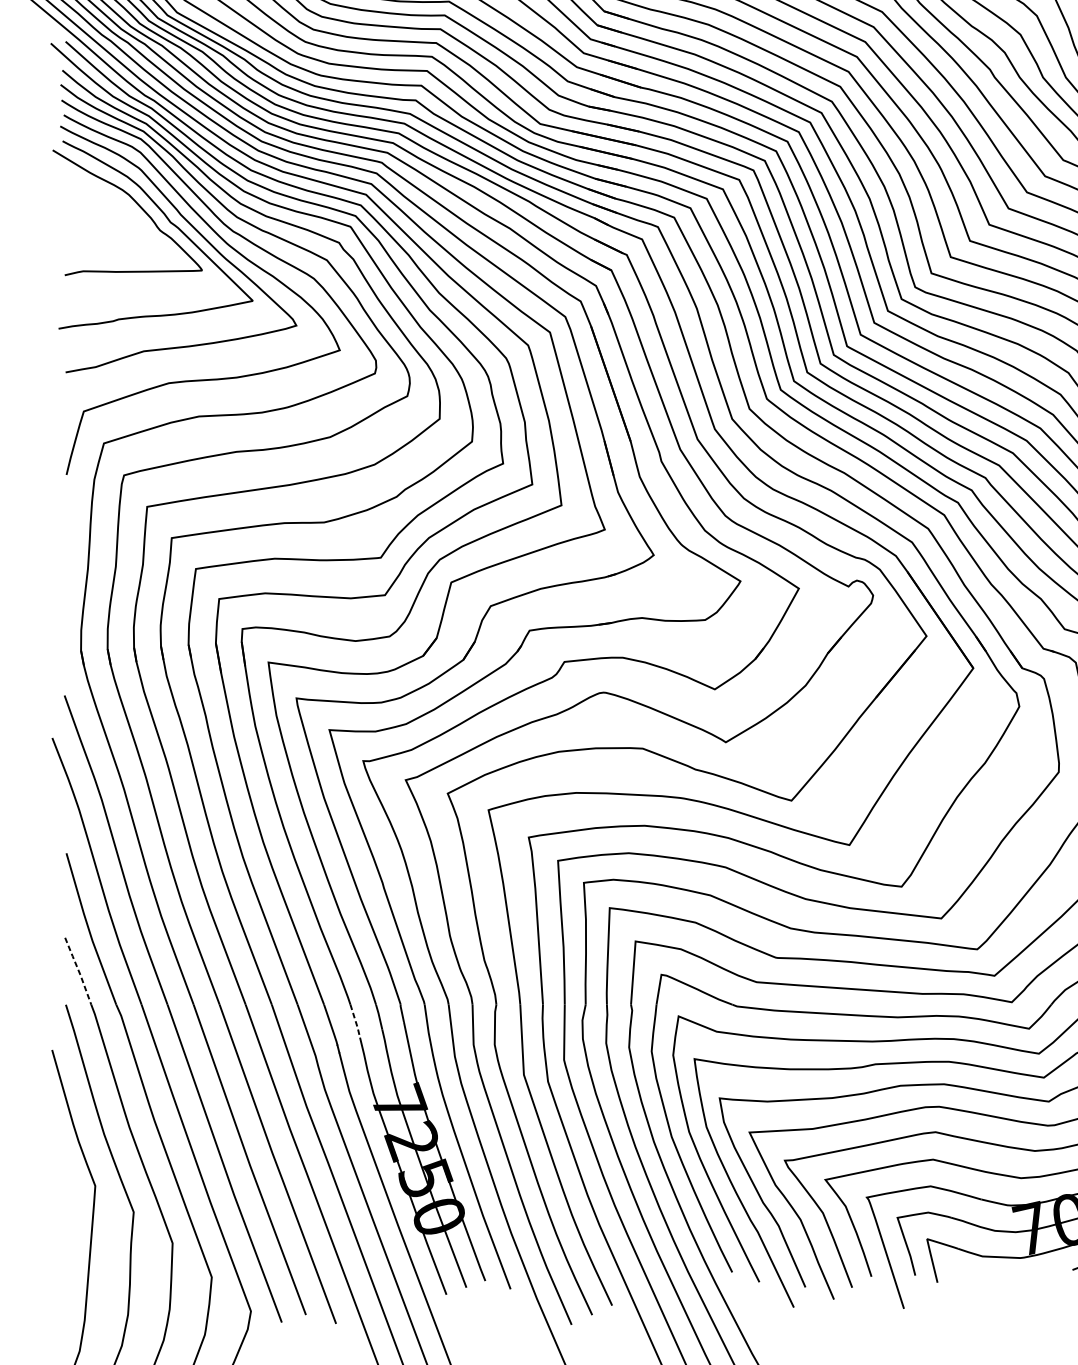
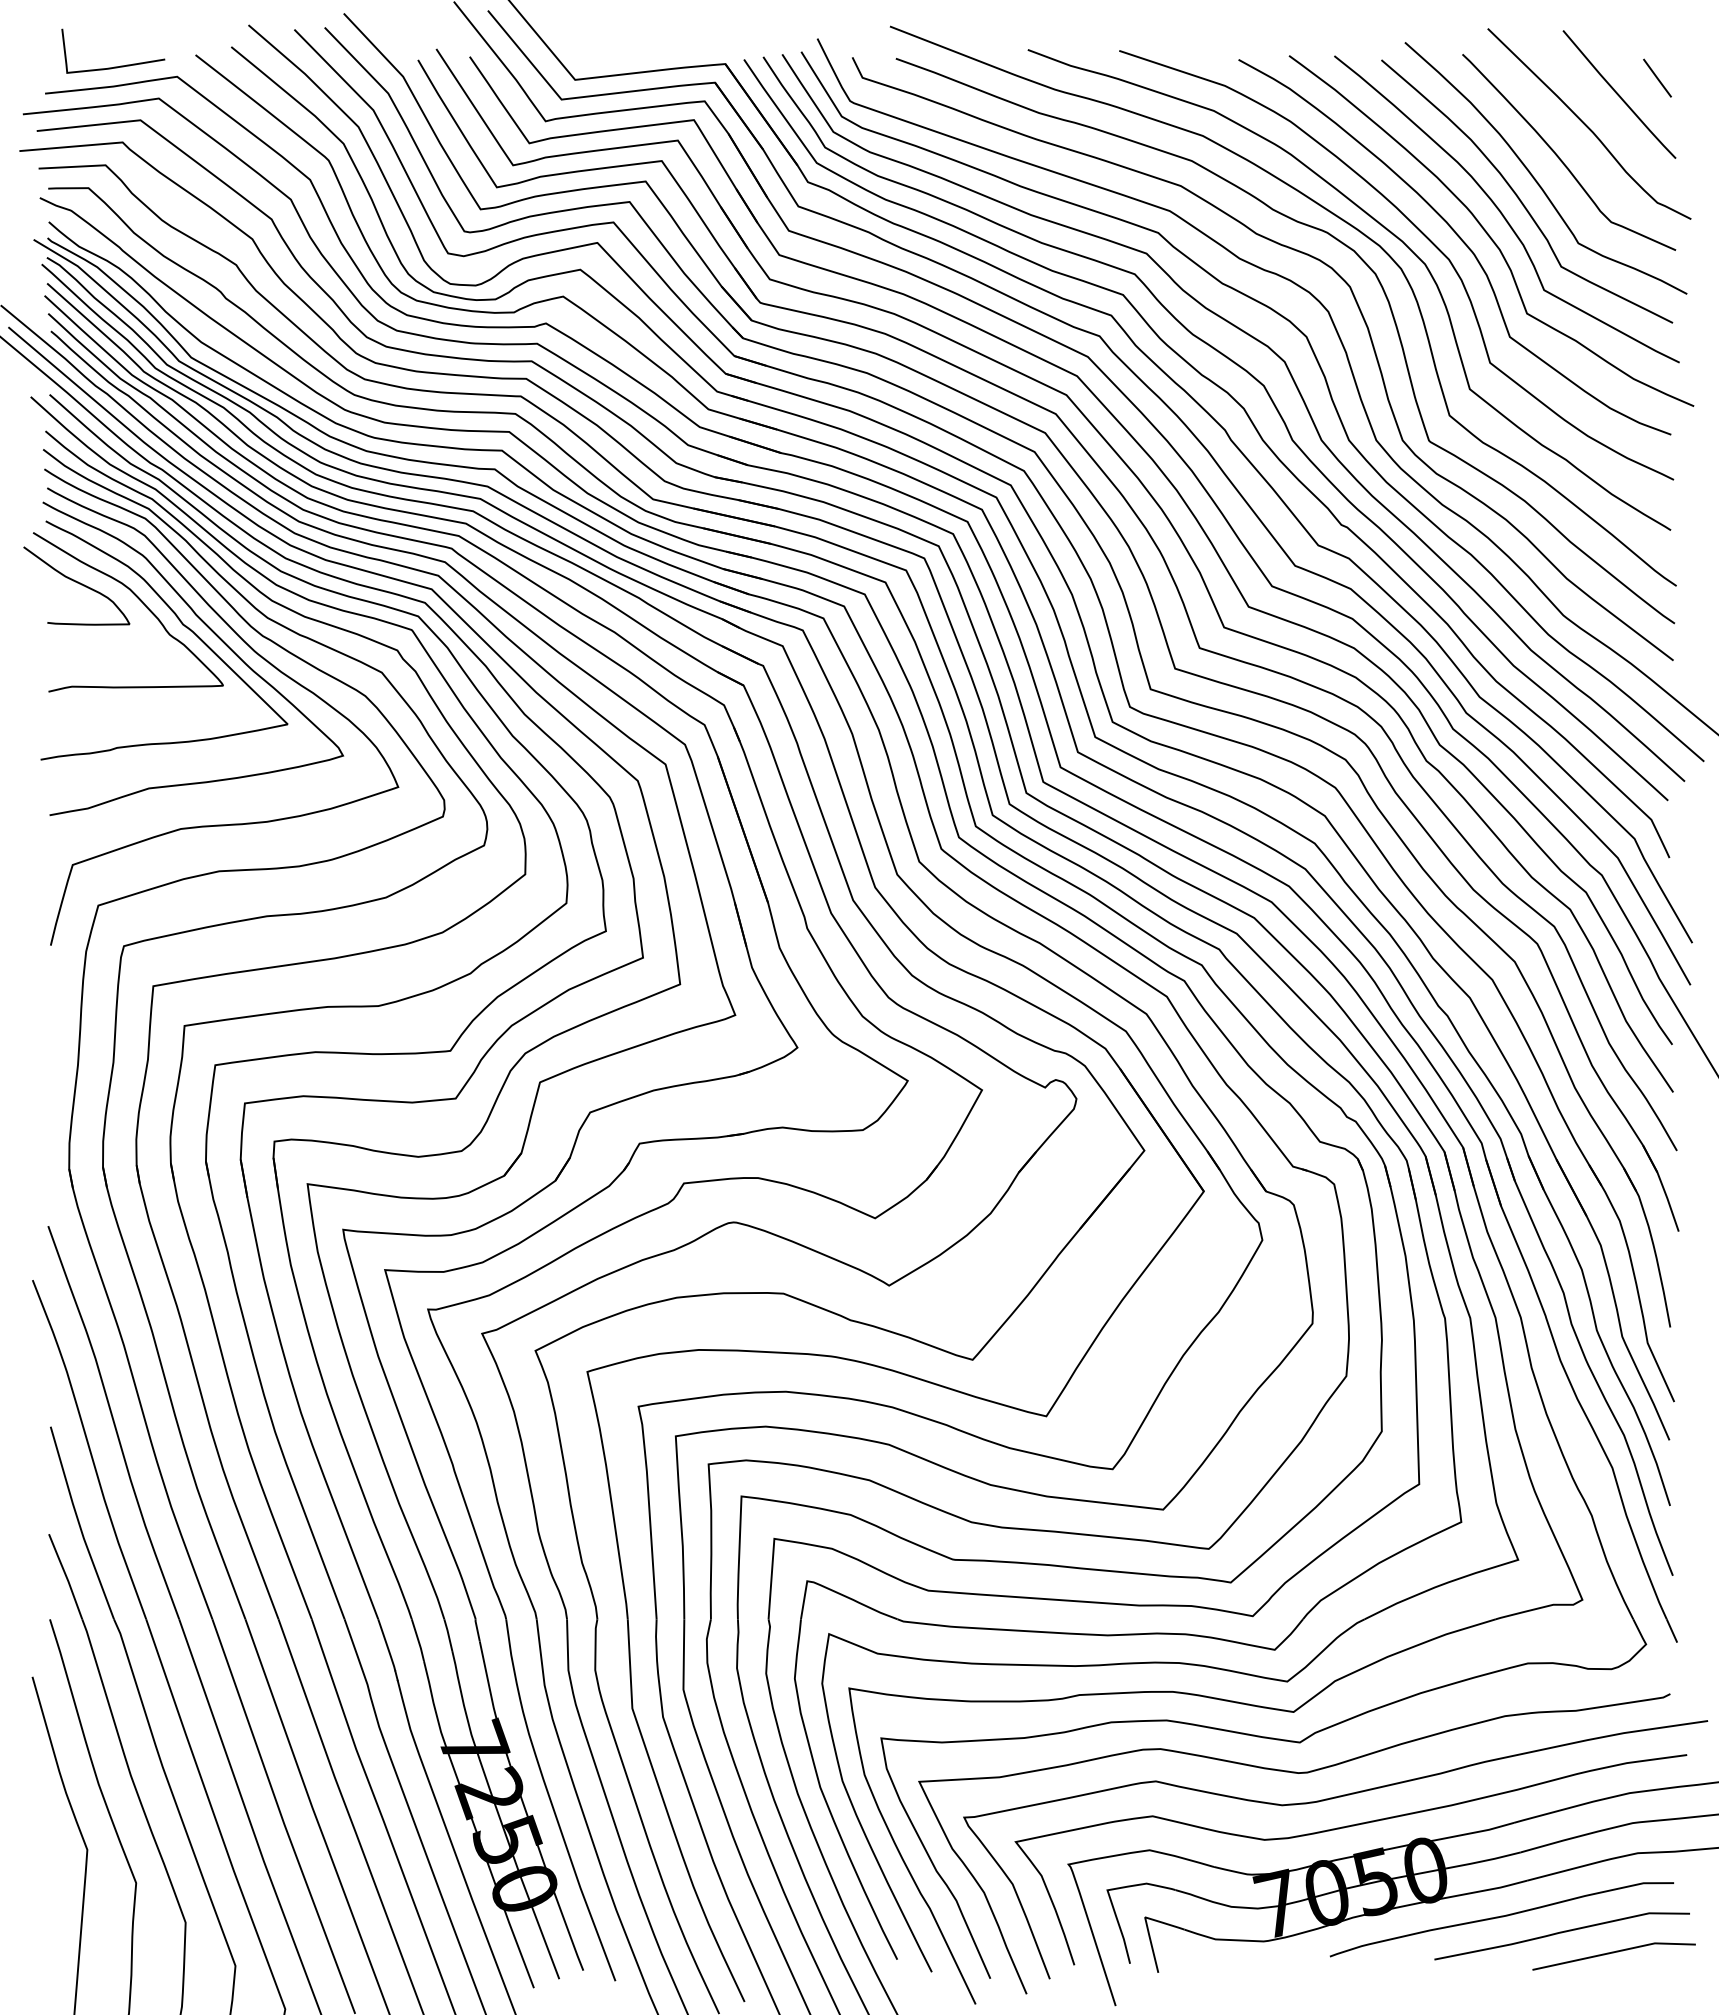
curve: (87, 190) -> (77, 583), added
line: (78, 971) -> (66, 1576), dashed -> solid
line: (355, 1021) -> (418, 1640), dashed -> solid

